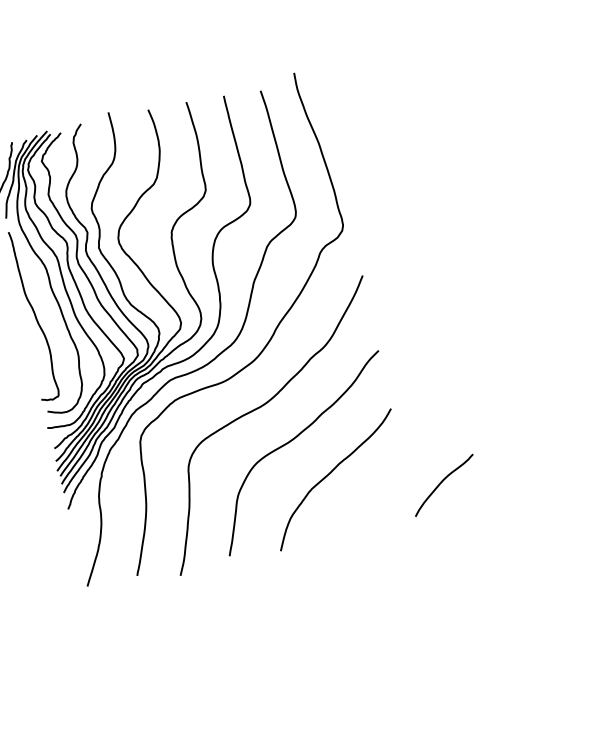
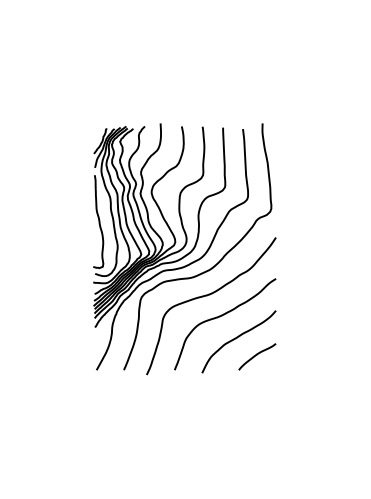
curve: (443, 482) -> (257, 355), moved

